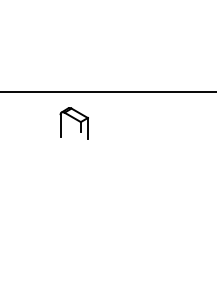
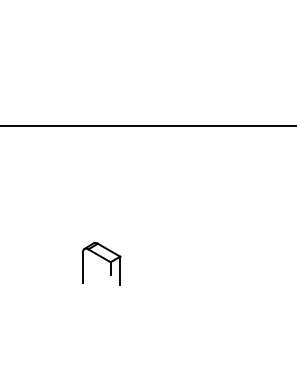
part: (74, 123) -> (101, 263), moved

